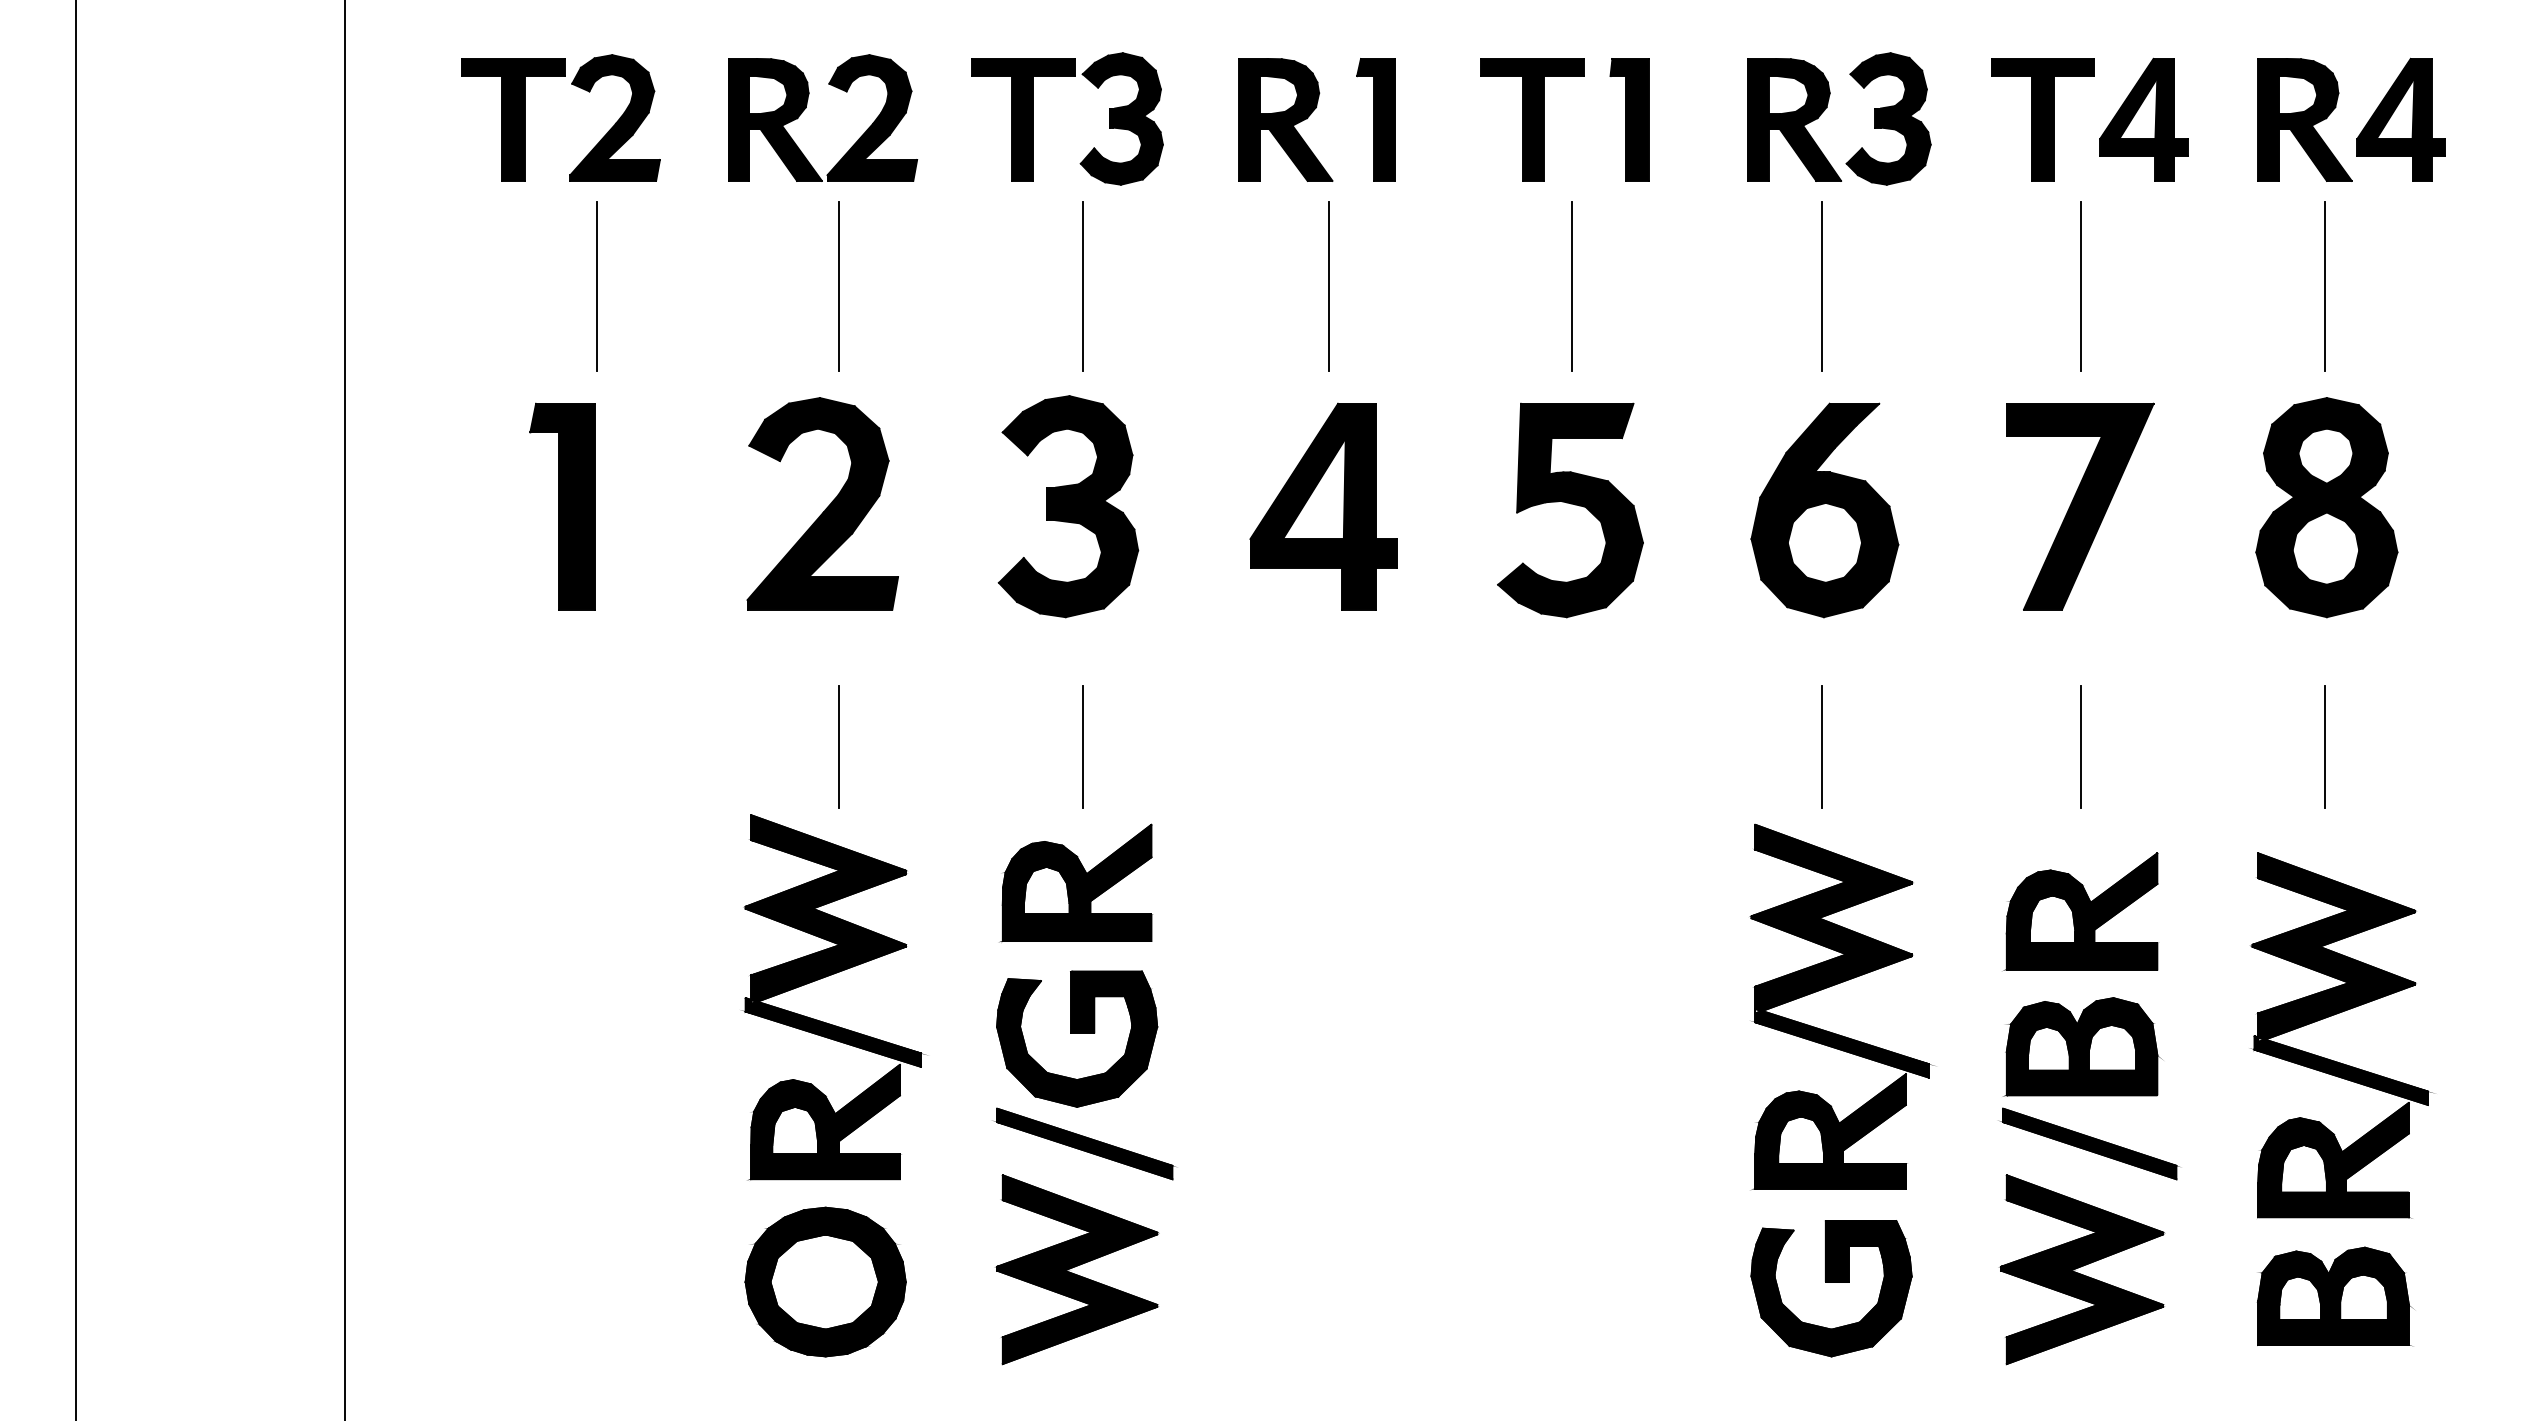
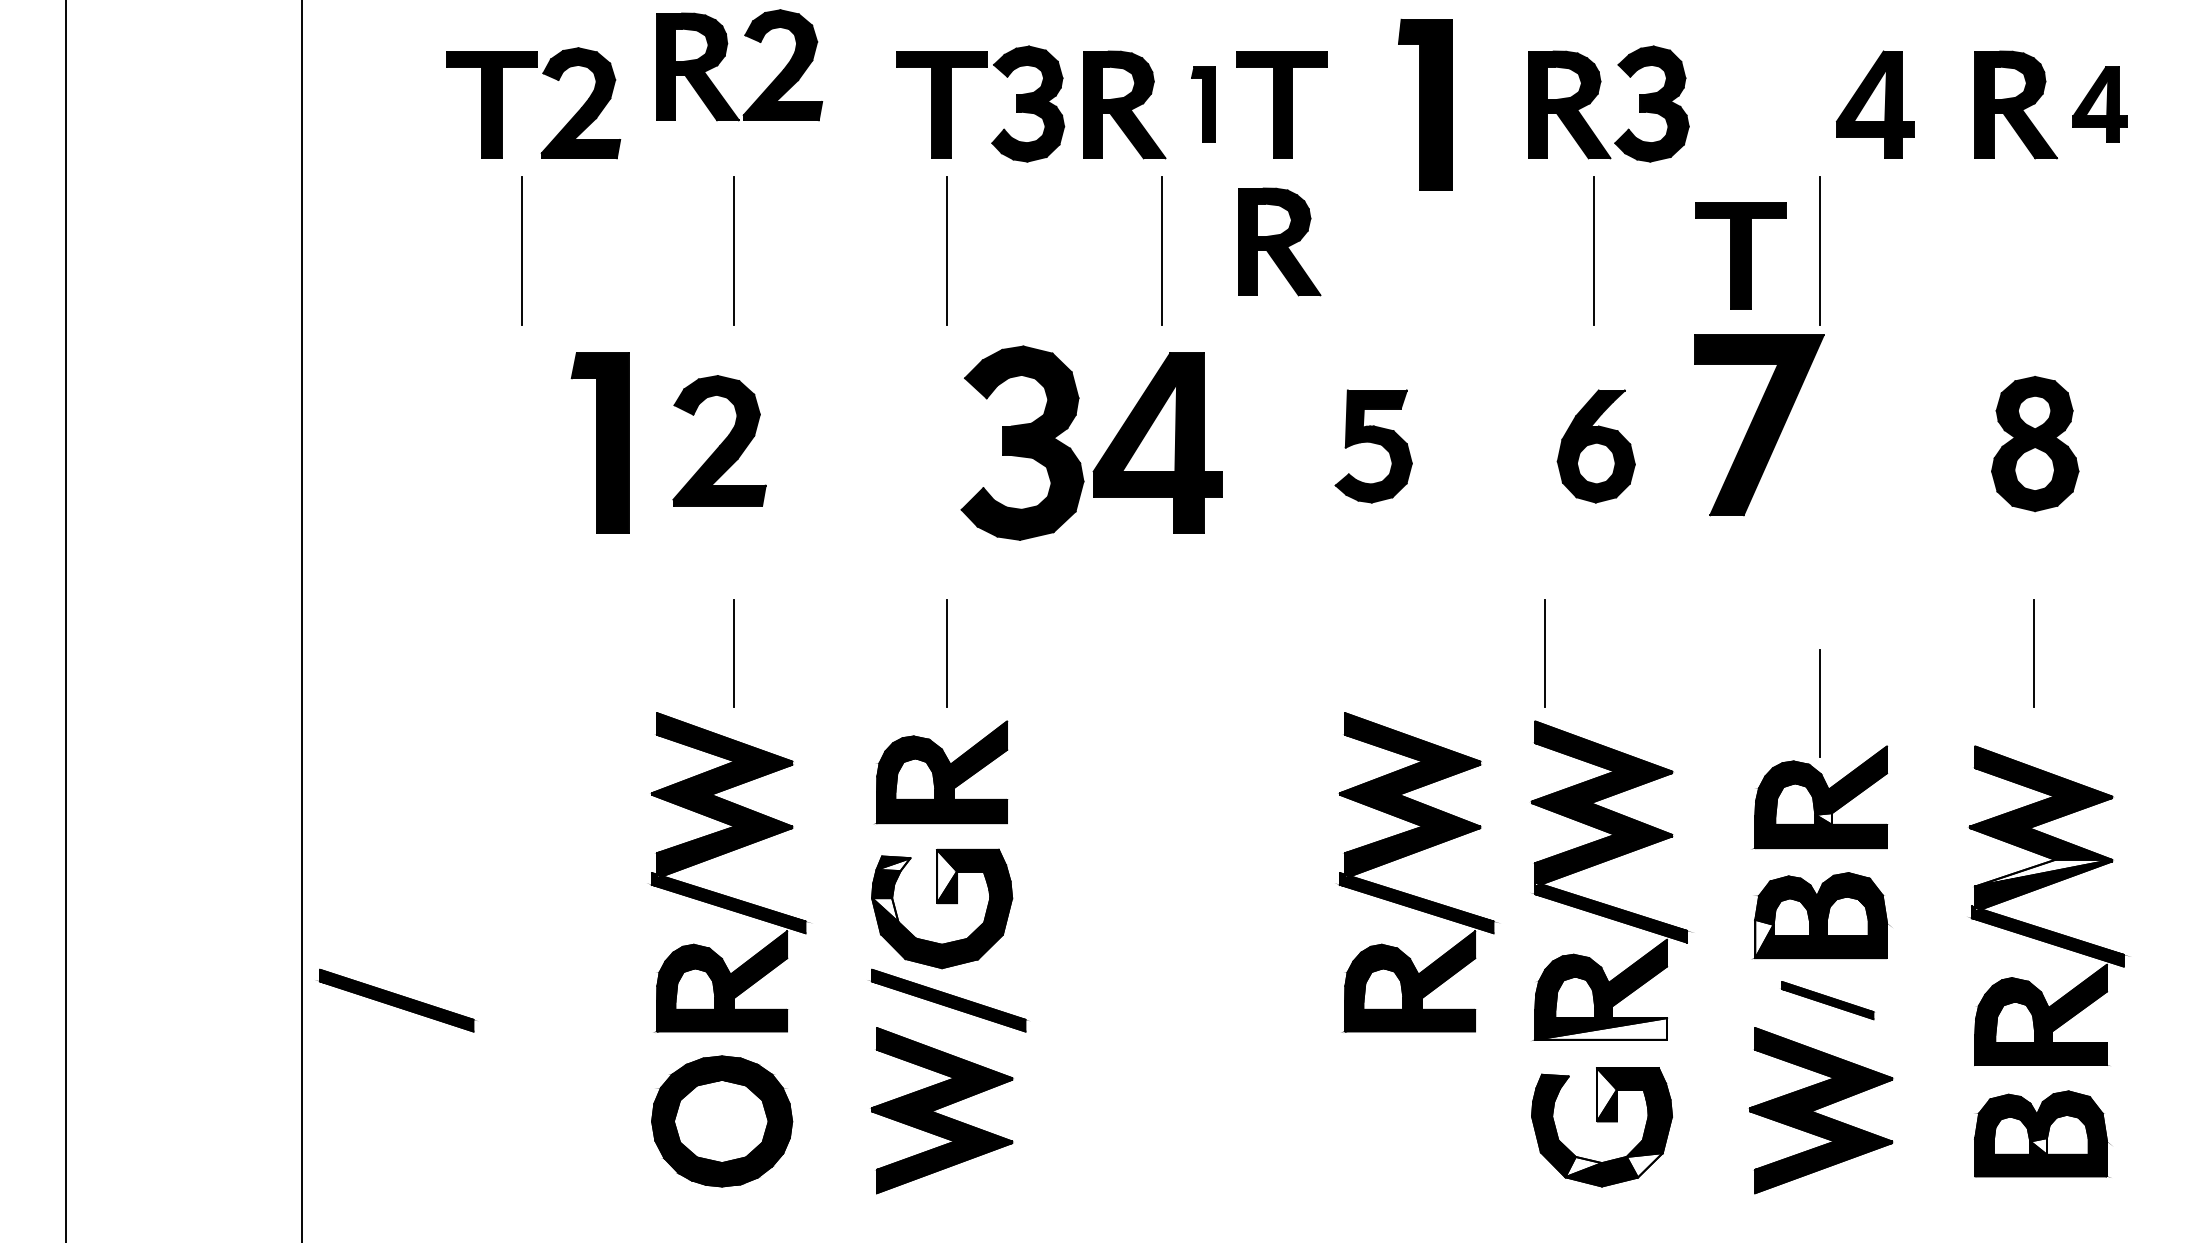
part: (574, 86) -> (545, 75), moved
part: (806, 108) -> (725, 56), moved
part: (1034, 118) -> (951, 103), moved
part: (1375, 119) -> (1203, 104), size x0.7
part: (1531, 119) -> (1281, 104), moved
part: (1628, 119) -> (1424, 104), size x1.6
part: (2042, 119) -> (1740, 255), moved
part: (2400, 119) -> (2099, 104), size x0.7
part: (1462, 276) -> (1279, 241), added
line: (1571, 286) -> (1374, 250), removed
line: (2324, 286) -> (2033, 250), removed
part: (822, 503) -> (719, 440), size x0.7
part: (562, 505) -> (599, 442), moved
part: (1068, 505) -> (1022, 442), moved
part: (2080, 507) -> (1759, 425), moved
part: (2325, 507) -> (2034, 443), size x0.7
part: (1570, 510) -> (1373, 446), size x0.6
part: (1825, 510) -> (1596, 446), size x0.6
line: (1821, 747) -> (1544, 653), moved
line: (2080, 747) -> (1819, 703), moved
fill: (2084, 935) -> (1823, 818), removed
part: (1614, 976) -> (1412, 854), added
fill: (1021, 988) -> (893, 864), removed
fill: (2336, 997) -> (2043, 872), removed
fill: (1083, 1002) -> (947, 876), removed
fill: (1012, 1040) -> (885, 910), removed
fill: (2017, 1072) -> (1764, 938), removed
part: (453, 1143) -> (396, 1000), added
part: (2089, 1143) -> (1827, 1000), size x0.6
fill: (1830, 1175) -> (1601, 1028), removed
fill: (1837, 1251) -> (1607, 1094), removed
fill: (2330, 1310) -> (2038, 1146), removed
fill: (1880, 1332) -> (1644, 1165), removed
fill: (1810, 1333) -> (1583, 1166), removed

